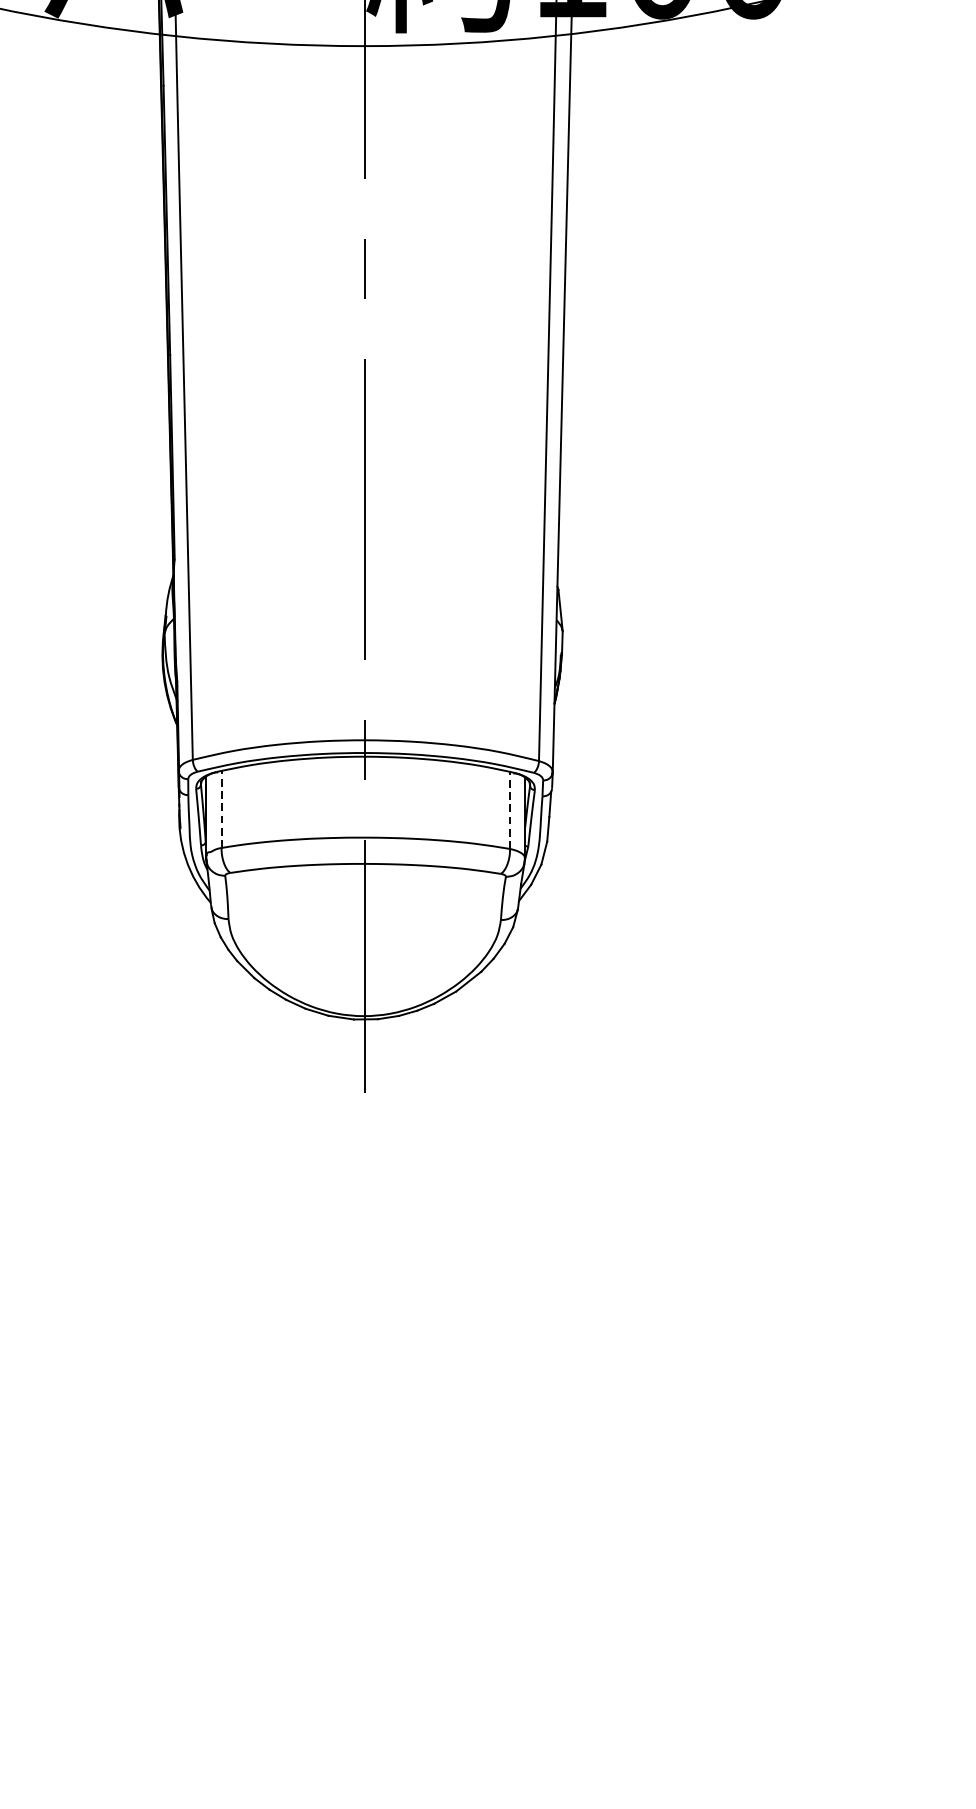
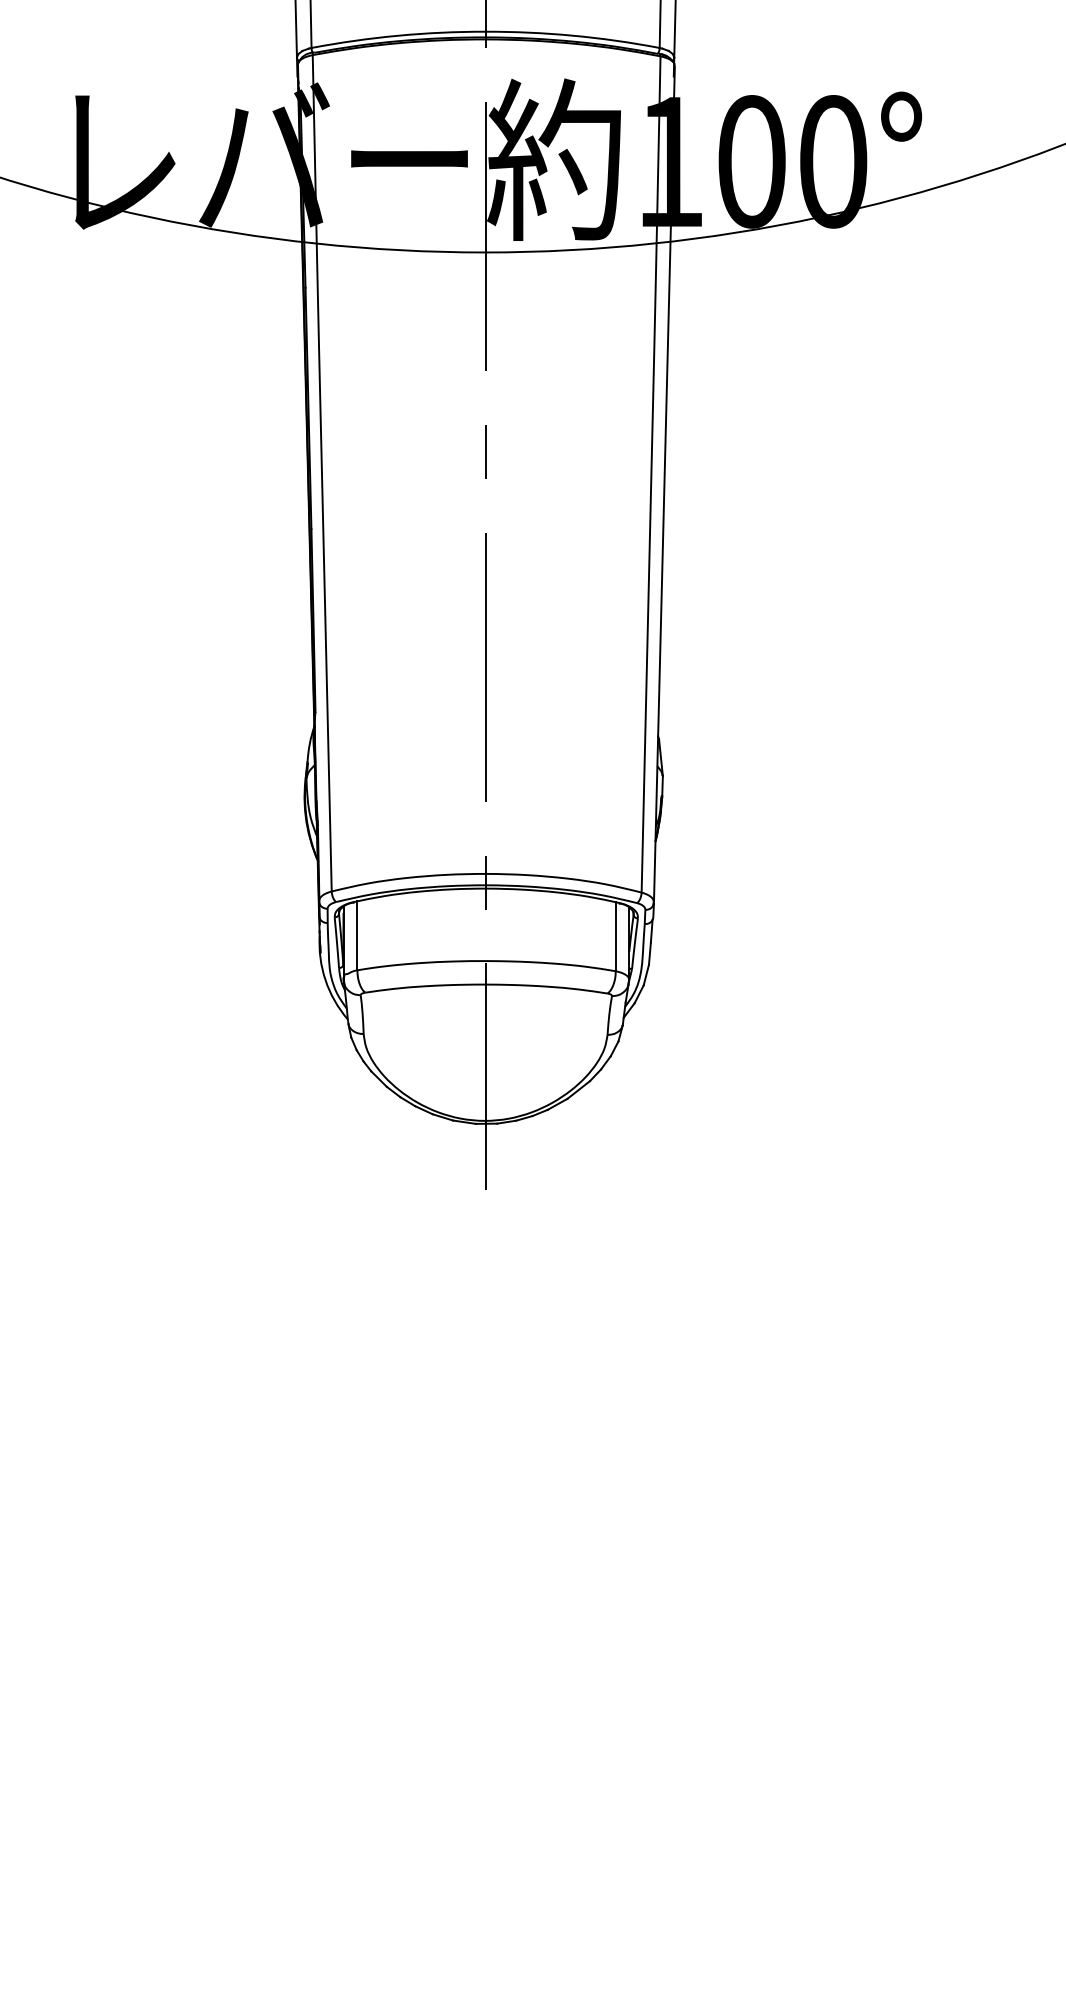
line: (221, 809) -> (357, 935), dashed -> solid
line: (509, 810) -> (615, 936), dashed -> solid

